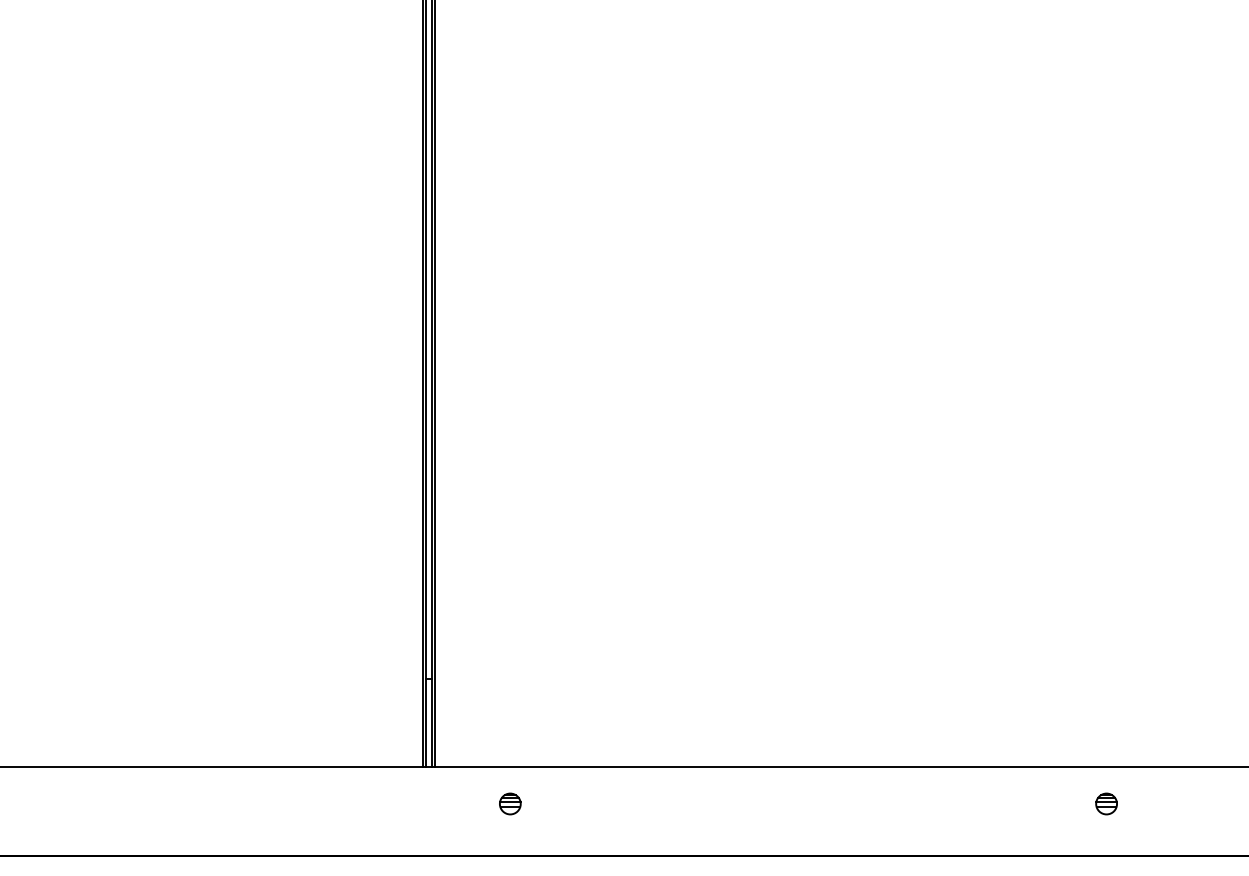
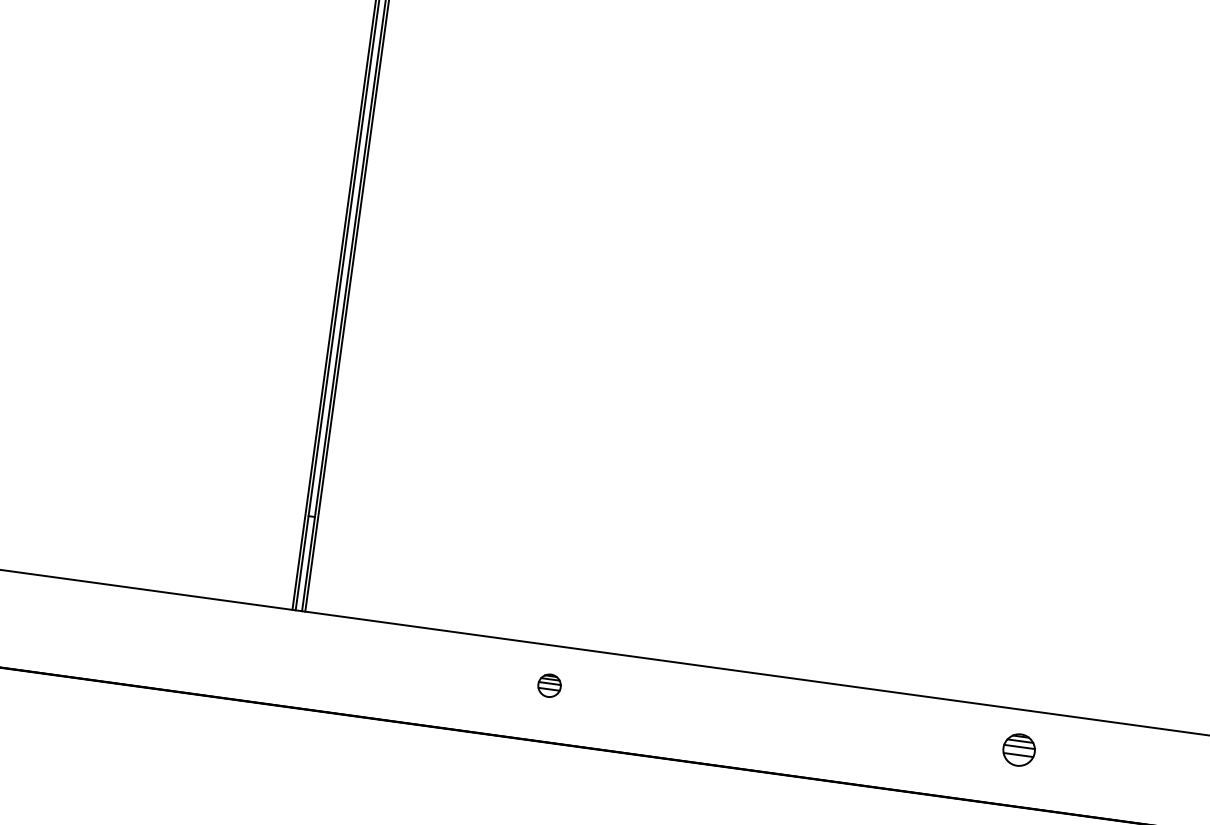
part: (510, 803) -> (549, 685), moved
part: (1106, 803) -> (1019, 749), size x1.4

